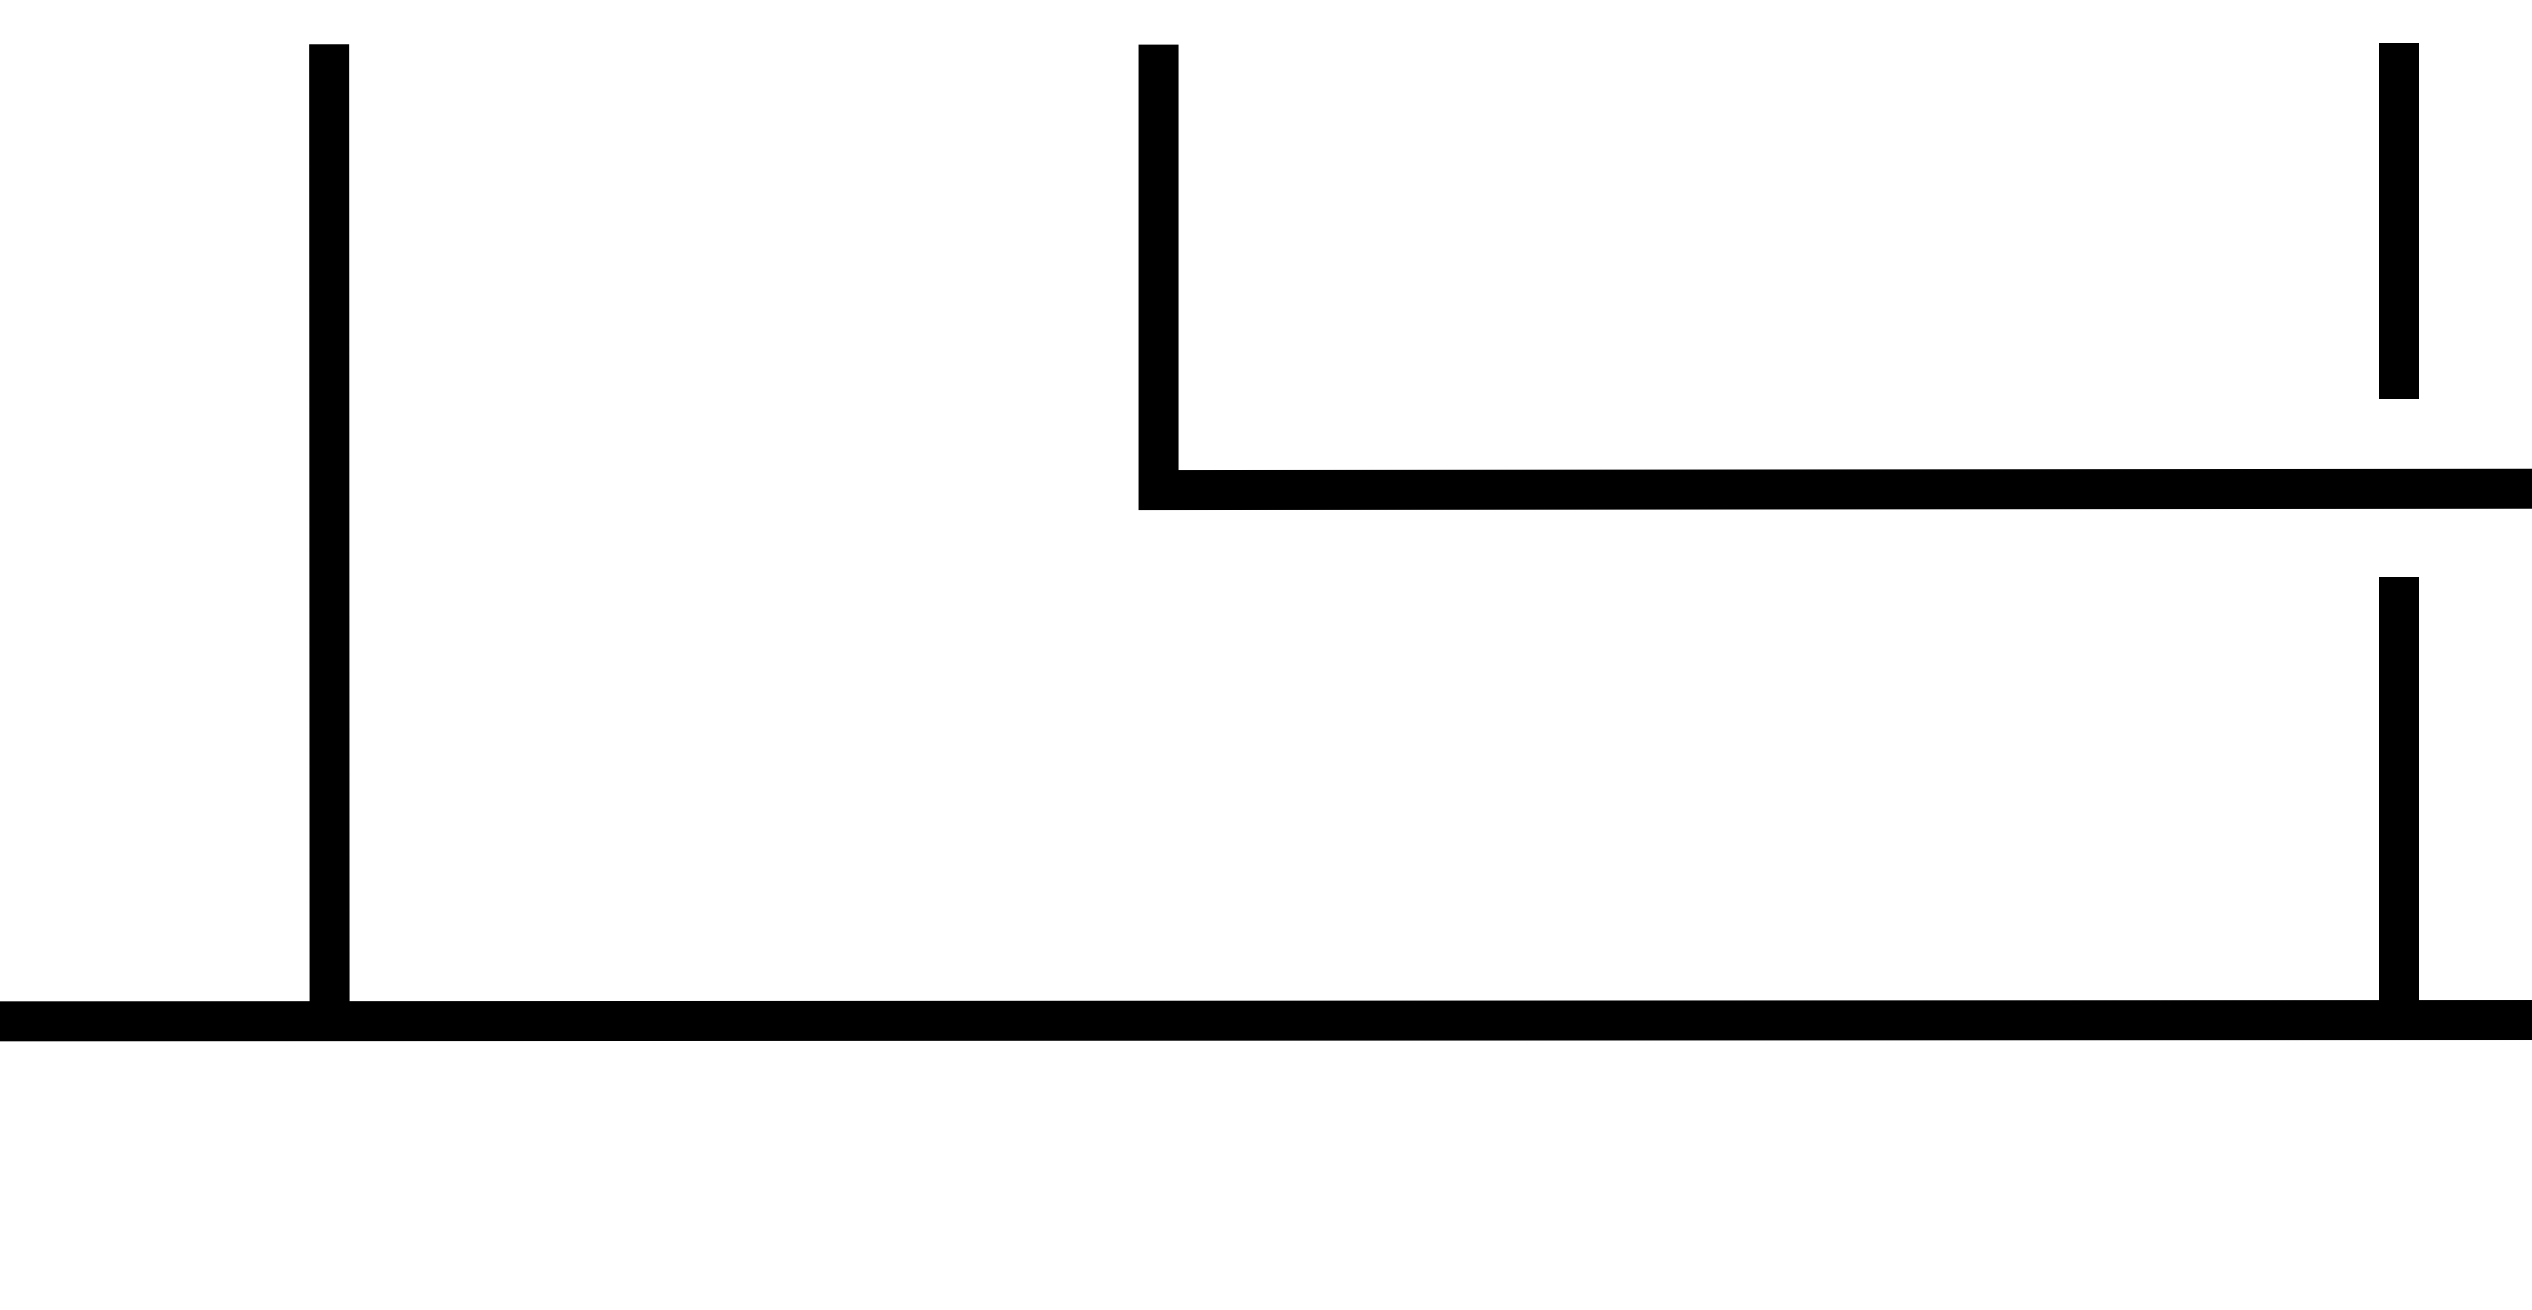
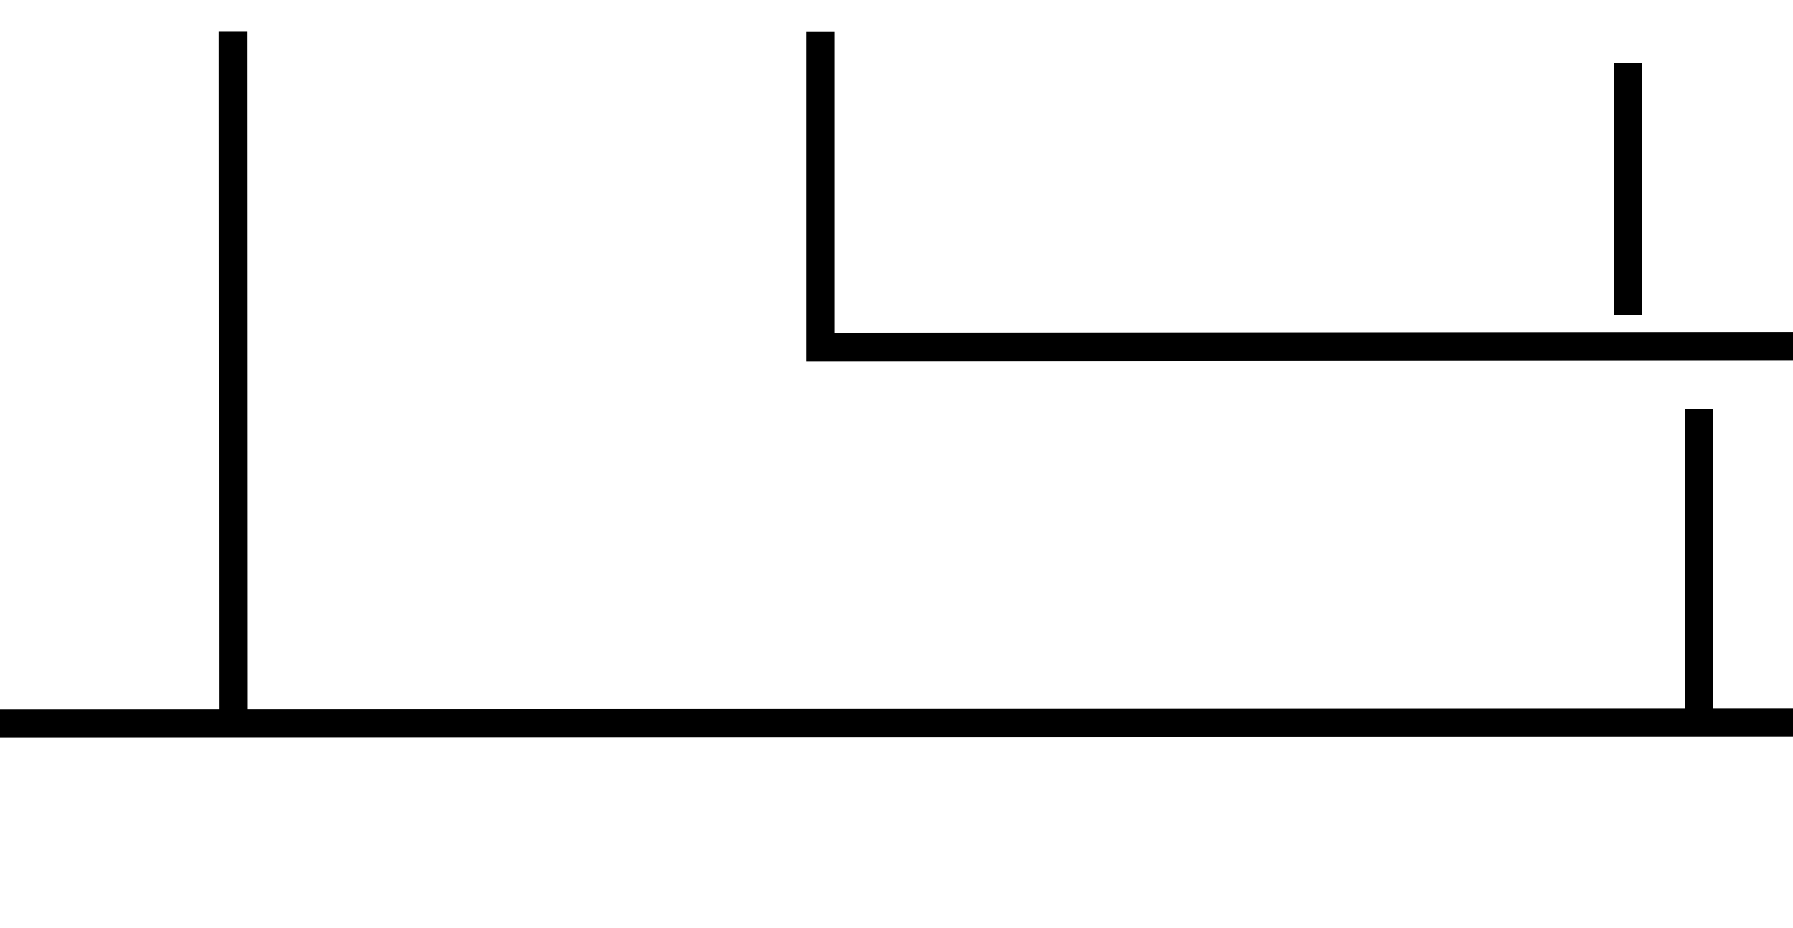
line: (2398, 220) -> (1627, 188), moved

